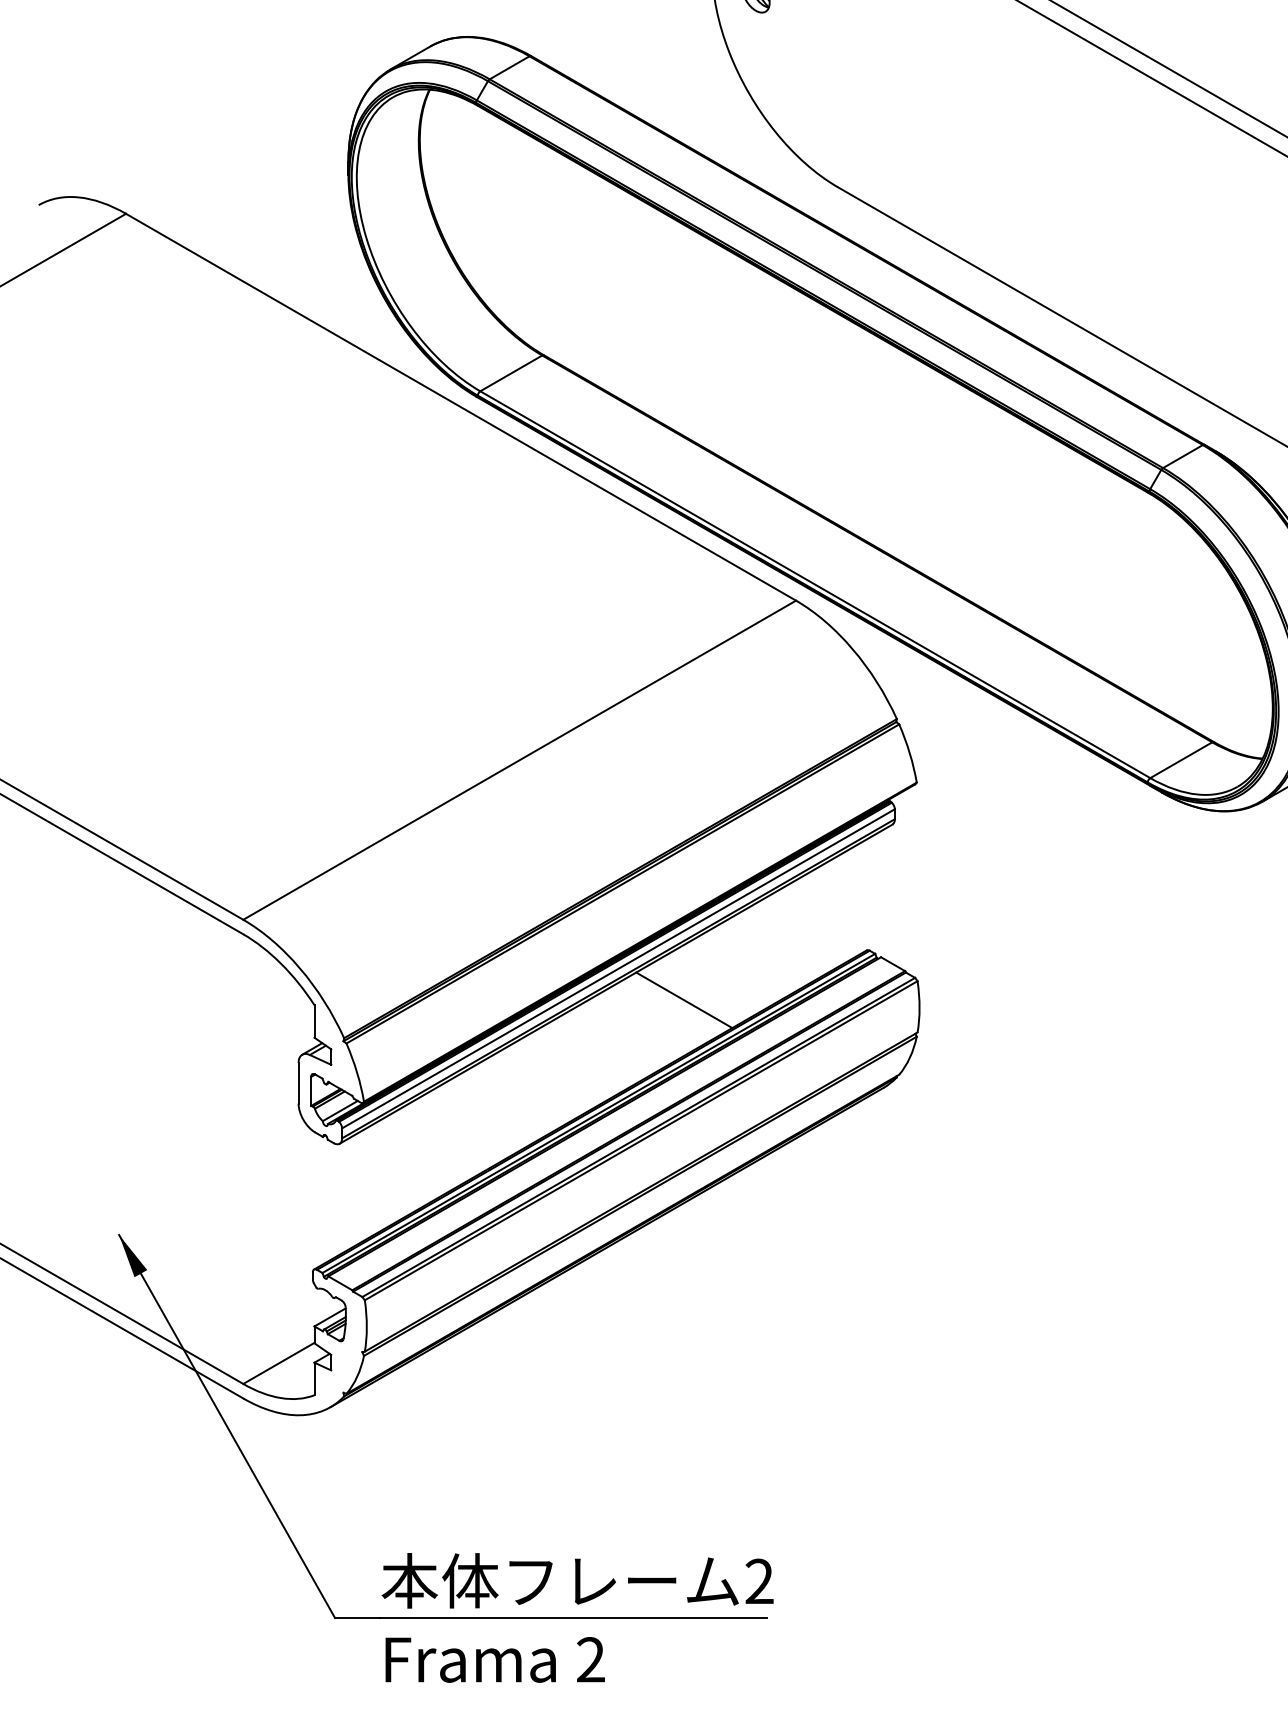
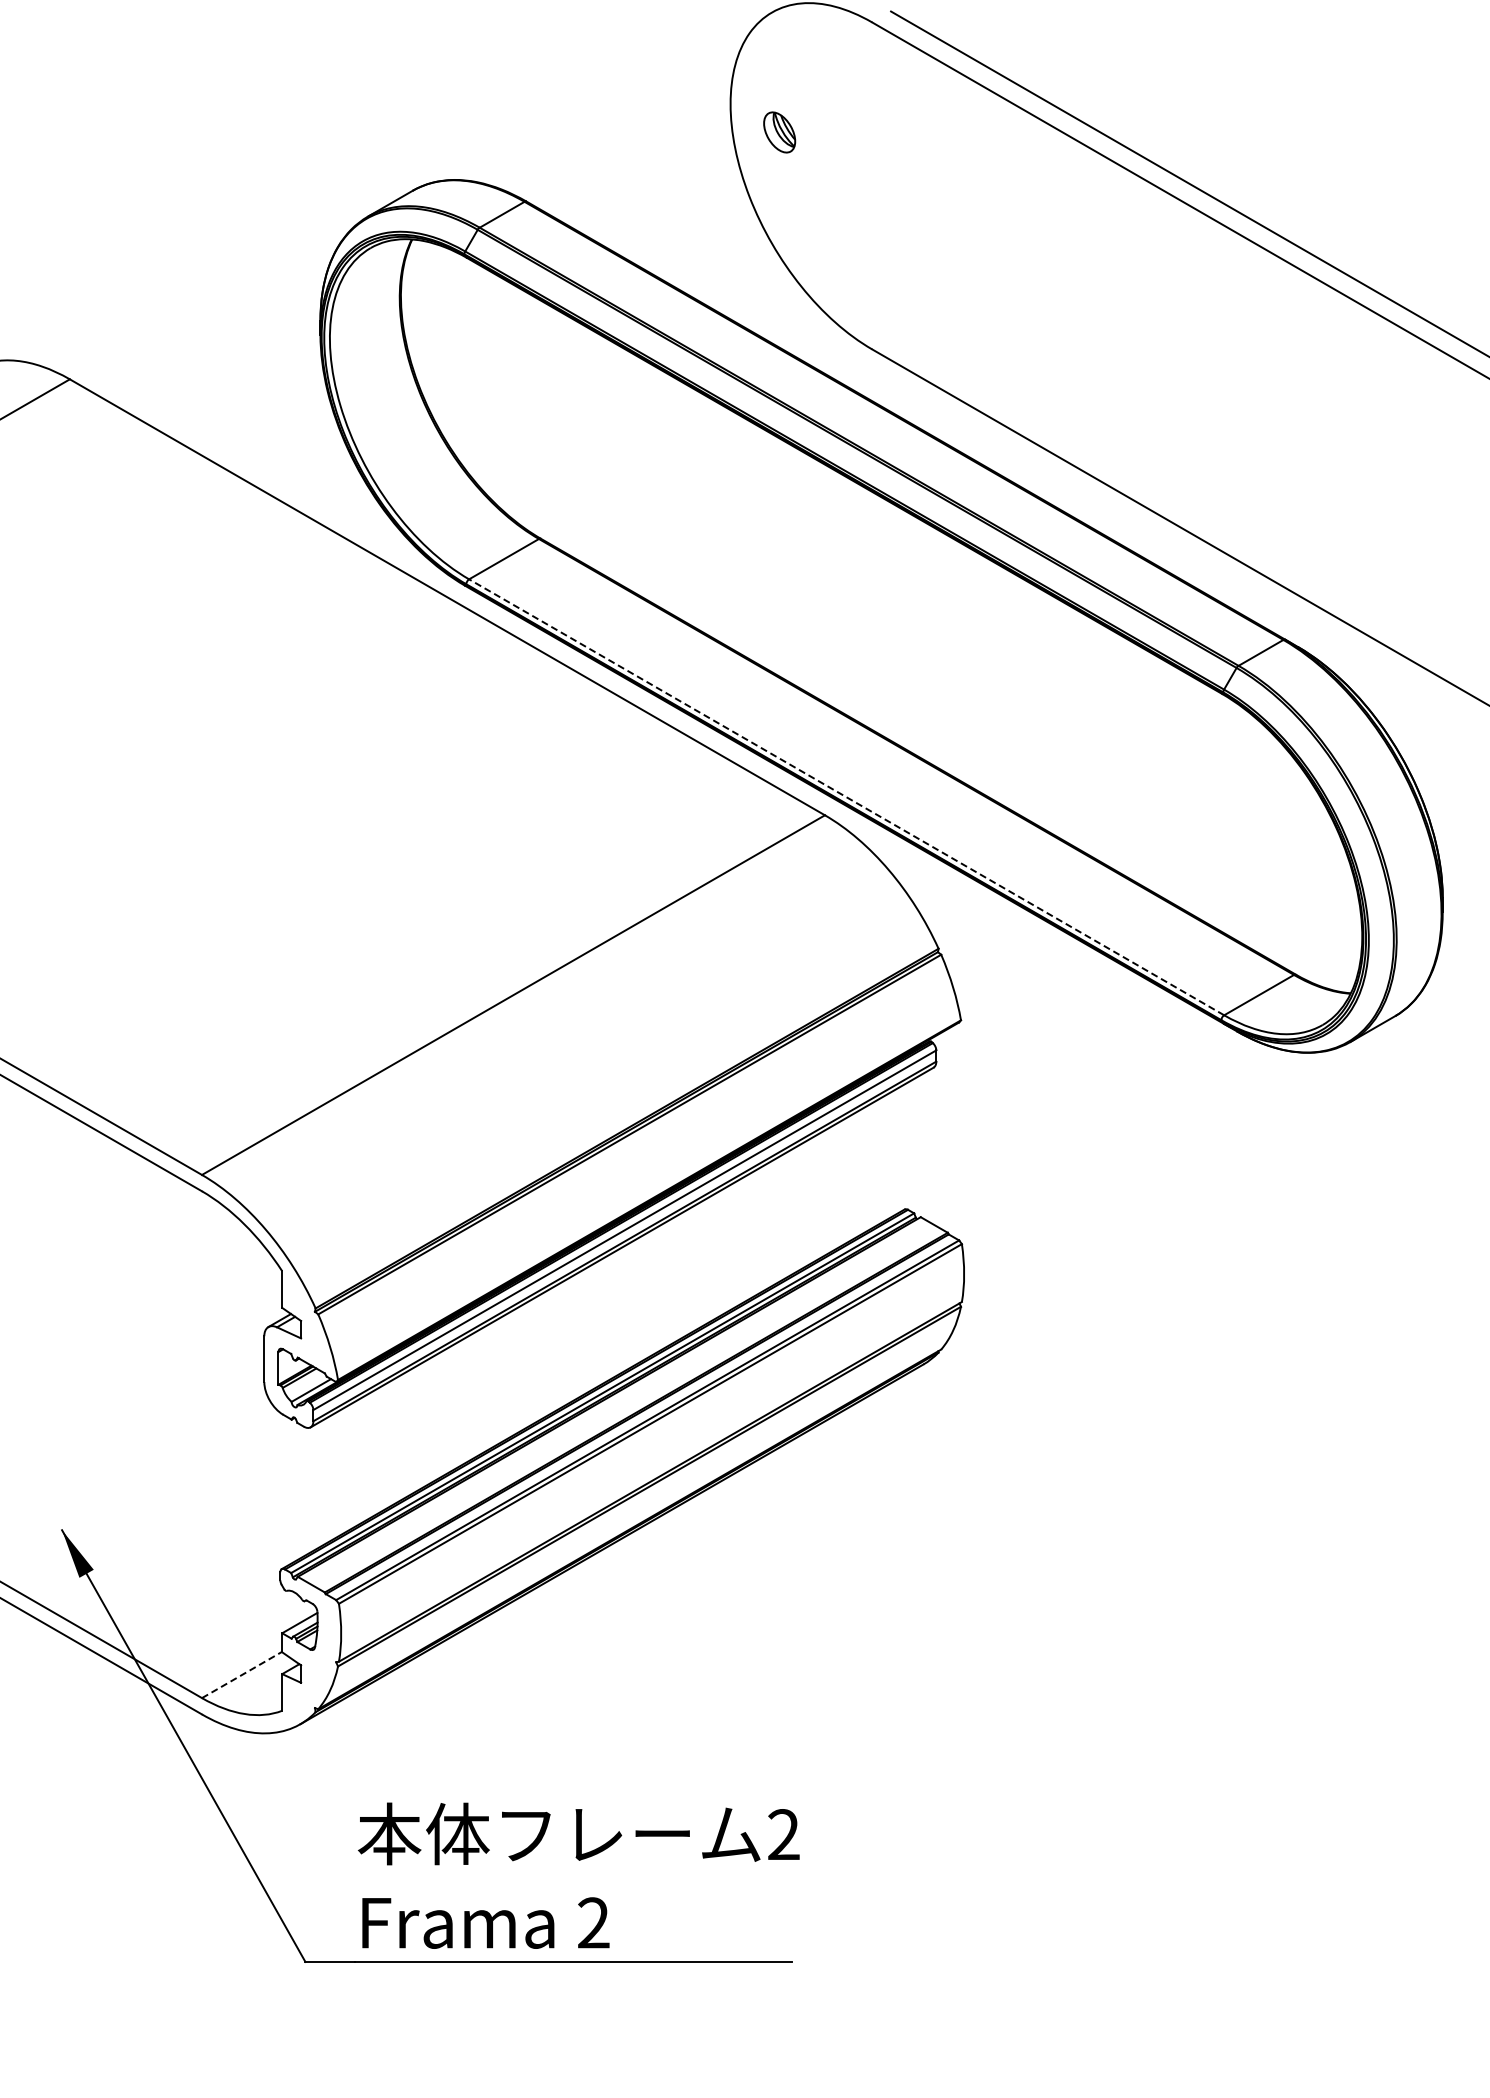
line: (815, 584) -> (846, 797), solid -> dashed
line: (683, 1000) -> (698, 1265), removed
line: (279, 1363) -> (242, 1674), solid -> dashed
text: (577, 1617) -> (578, 1875), moved

